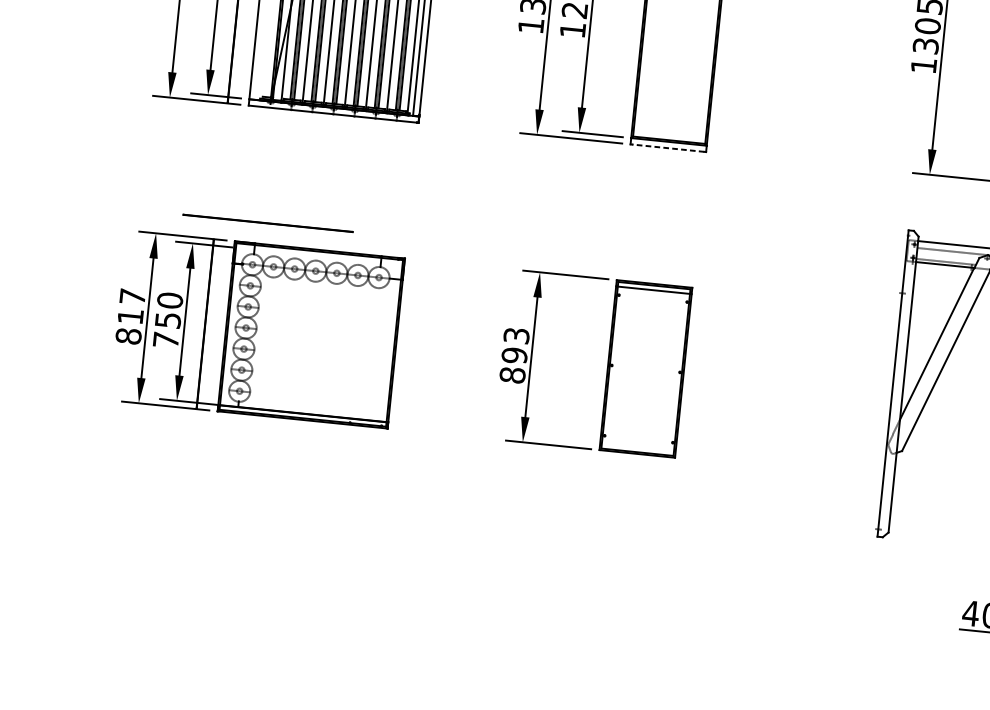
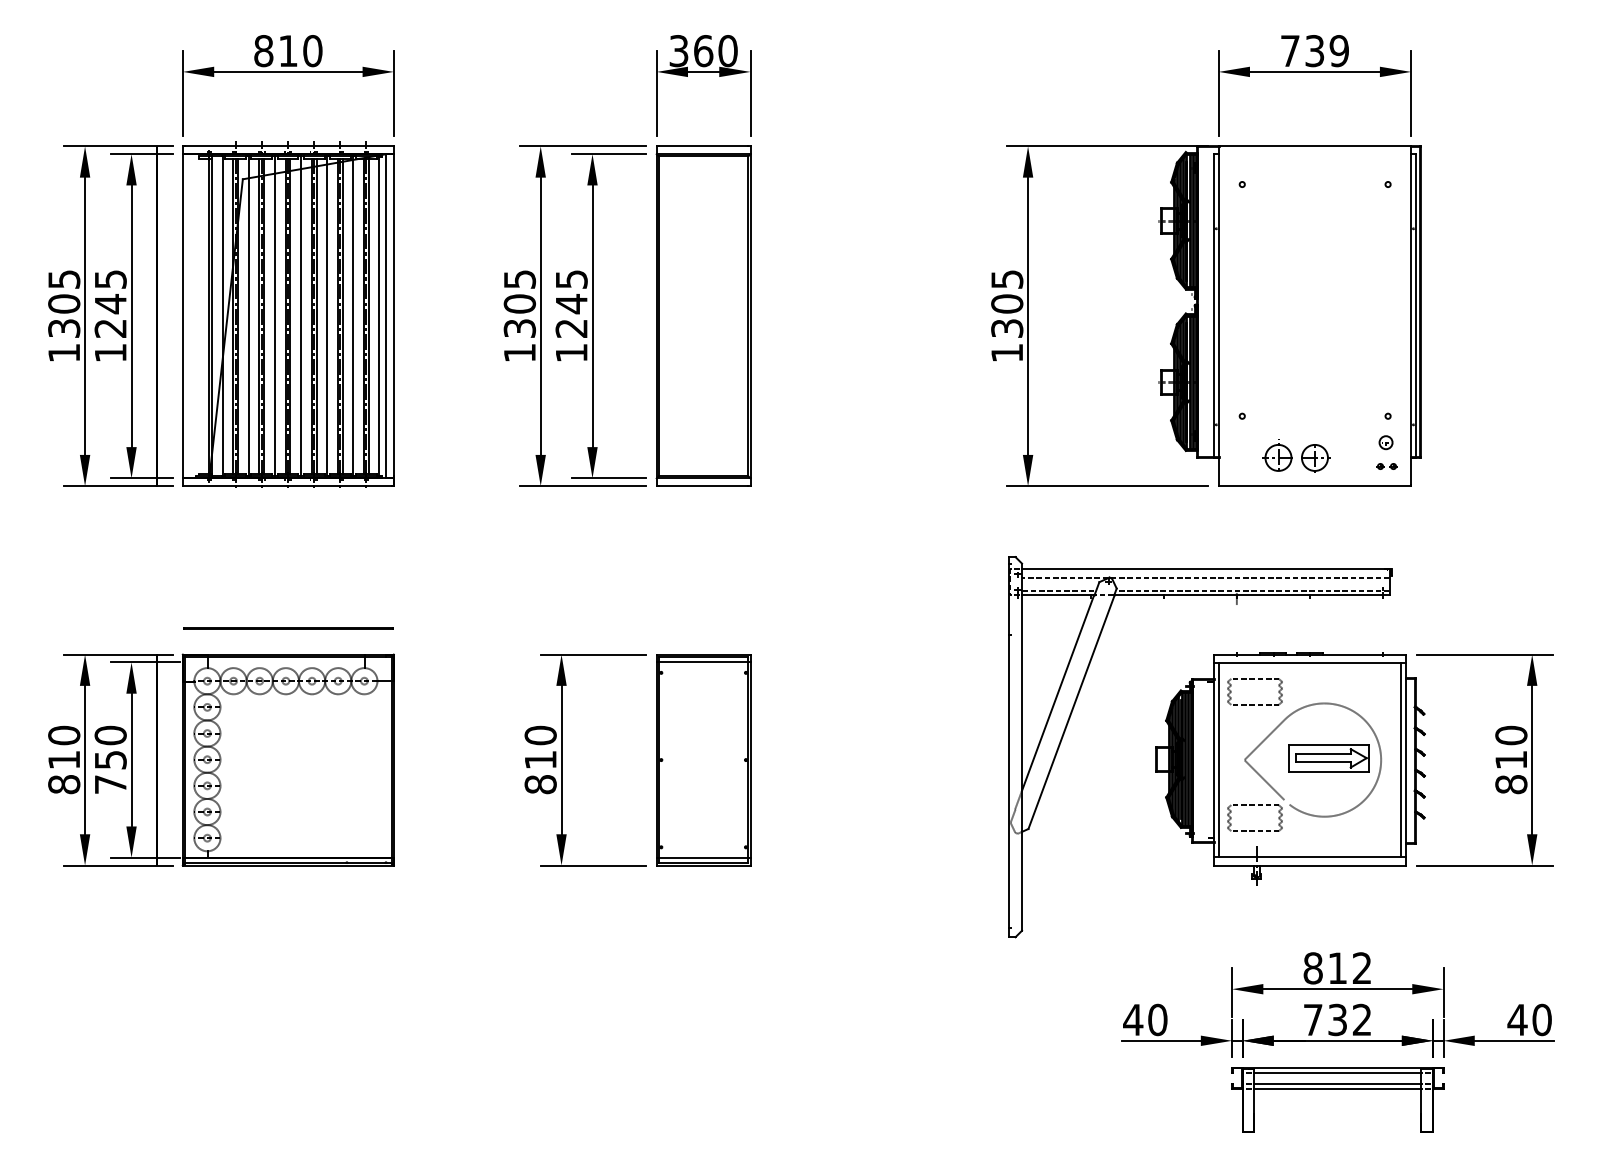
line: (668, 148) -> (703, 486), dashed -> solid
line: (268, 223) -> (288, 628), moved
text: (132, 296) -> (64, 735), 817 -> 810
text: (515, 345) -> (540, 747), 893 -> 810
line: (637, 447) -> (703, 857), added

